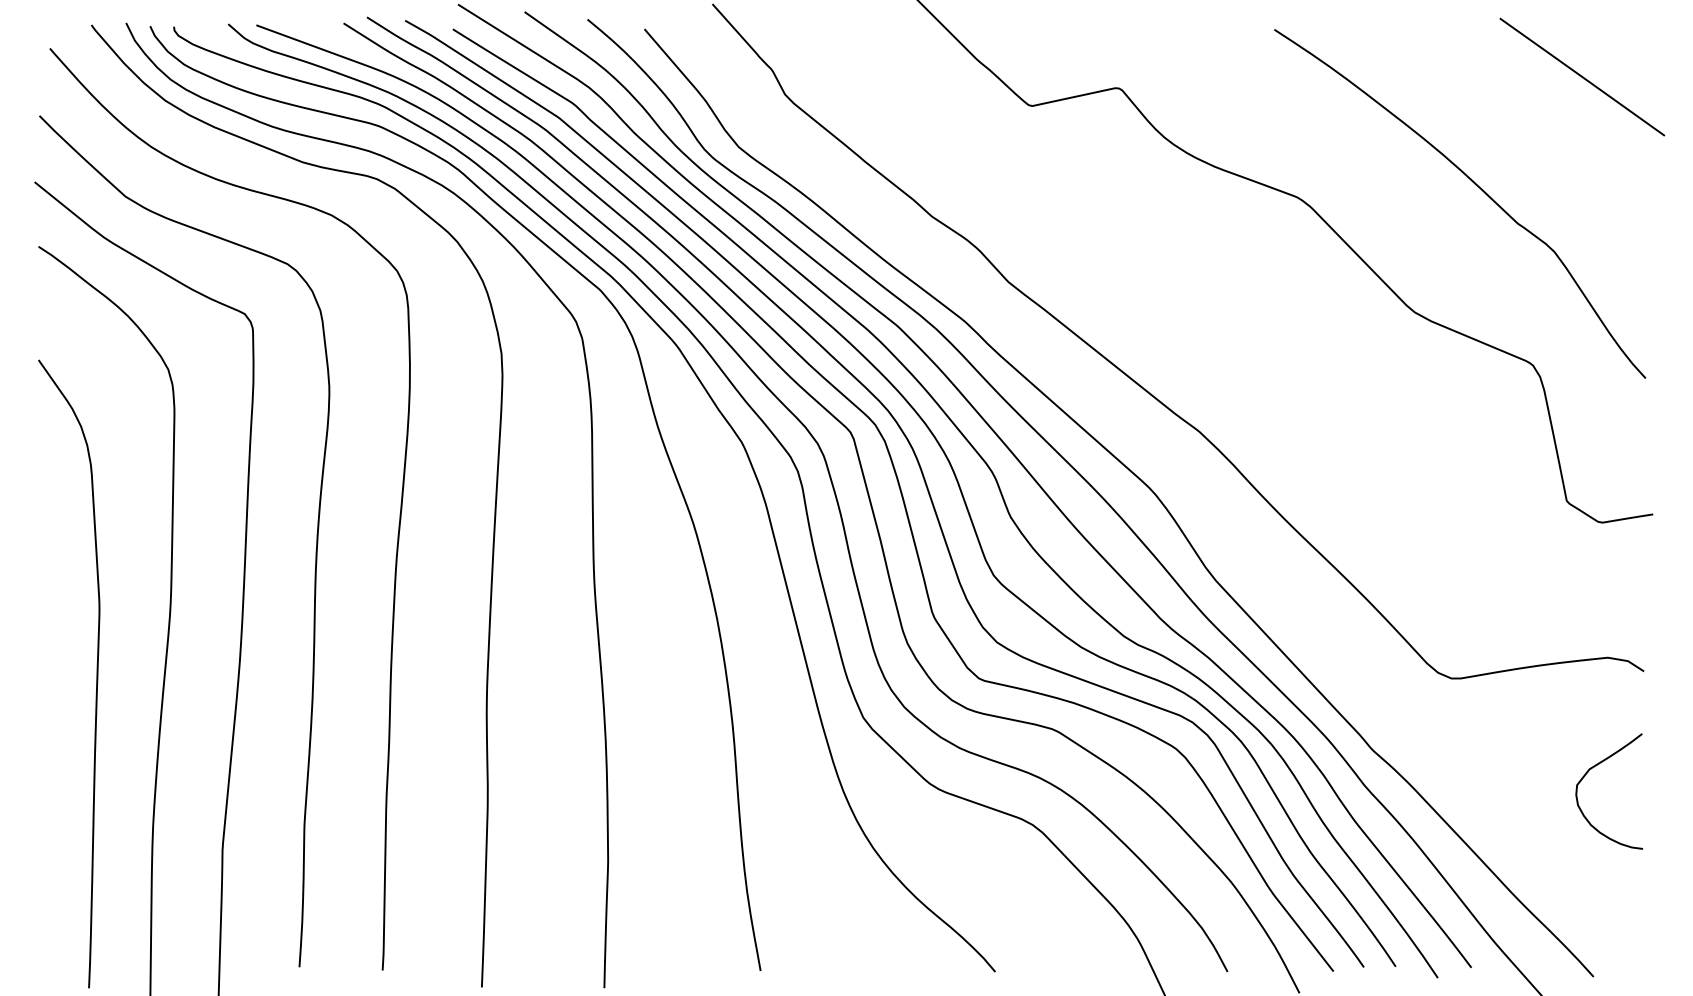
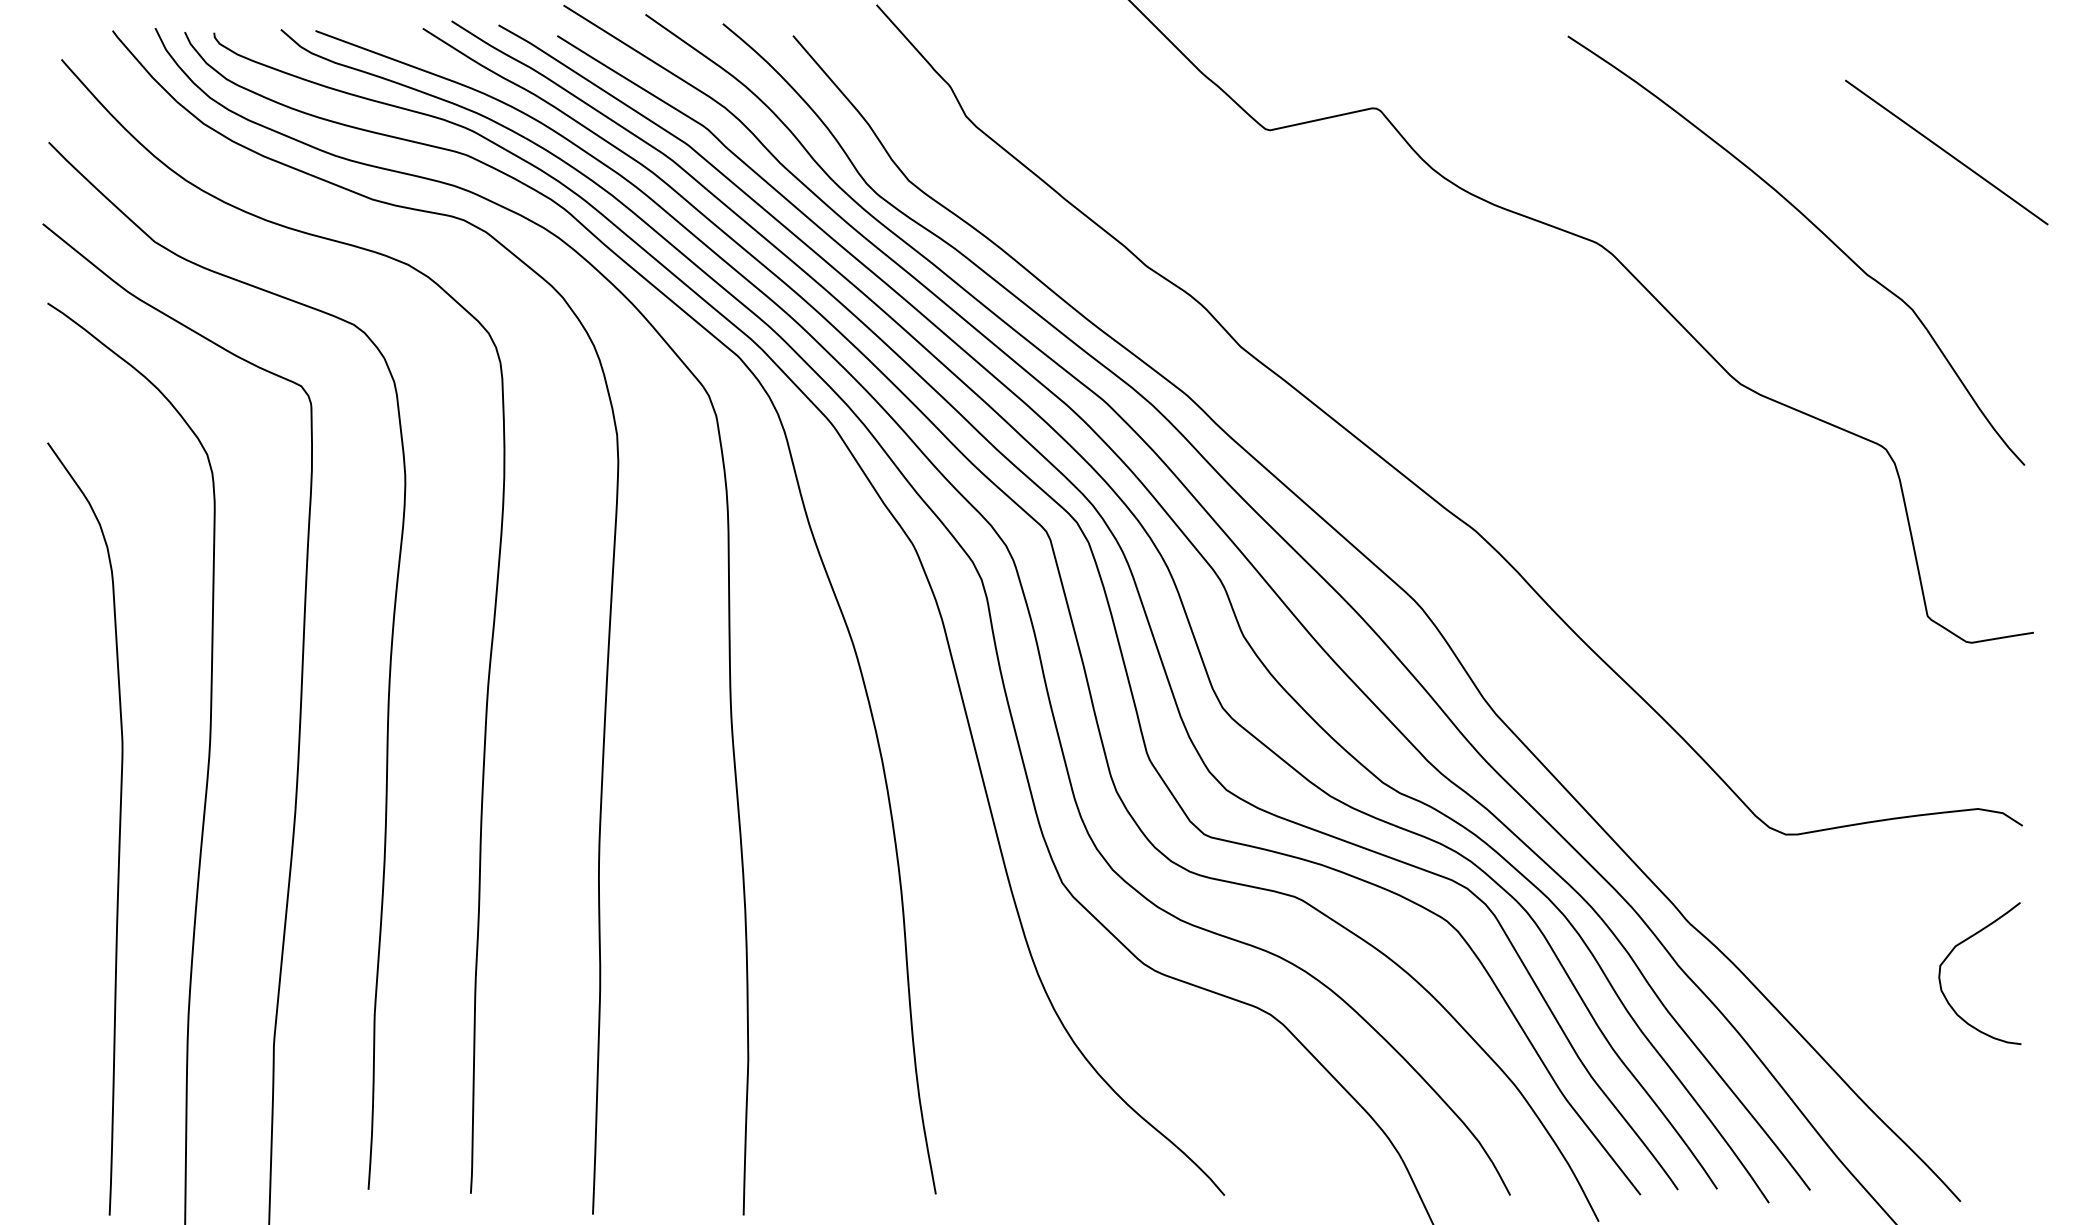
line: (1582, 76) -> (1946, 151), moved

